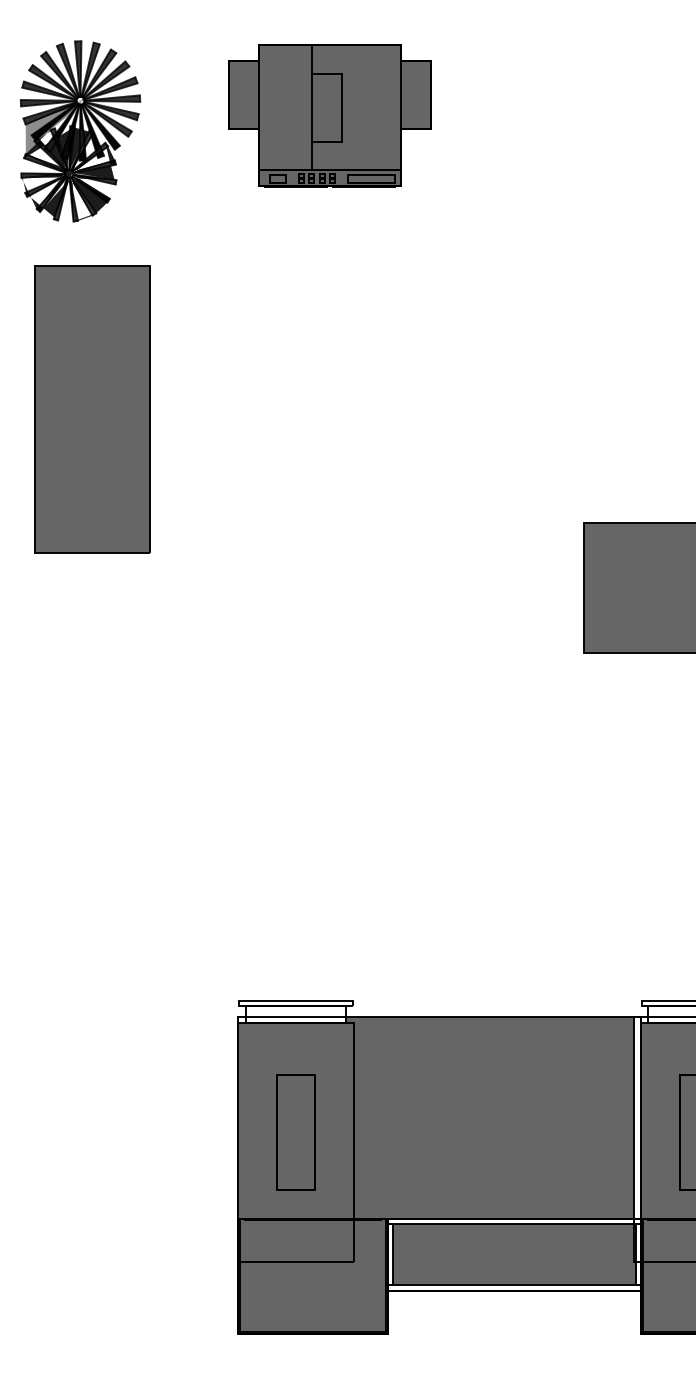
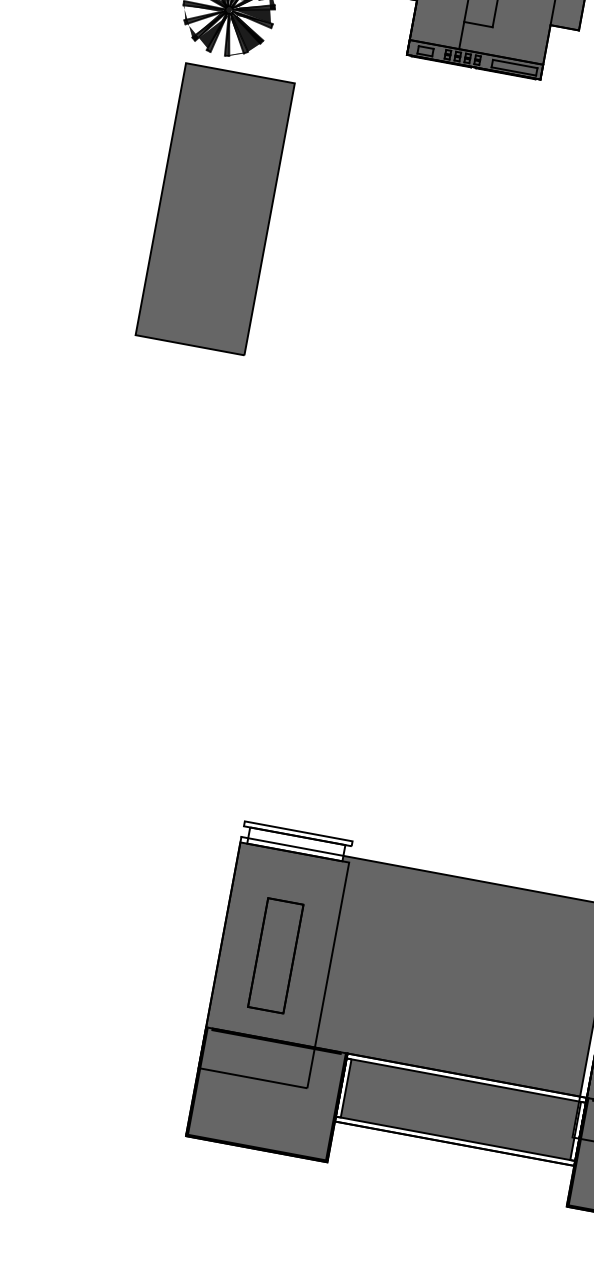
part: (92, 409) -> (215, 209), moved

